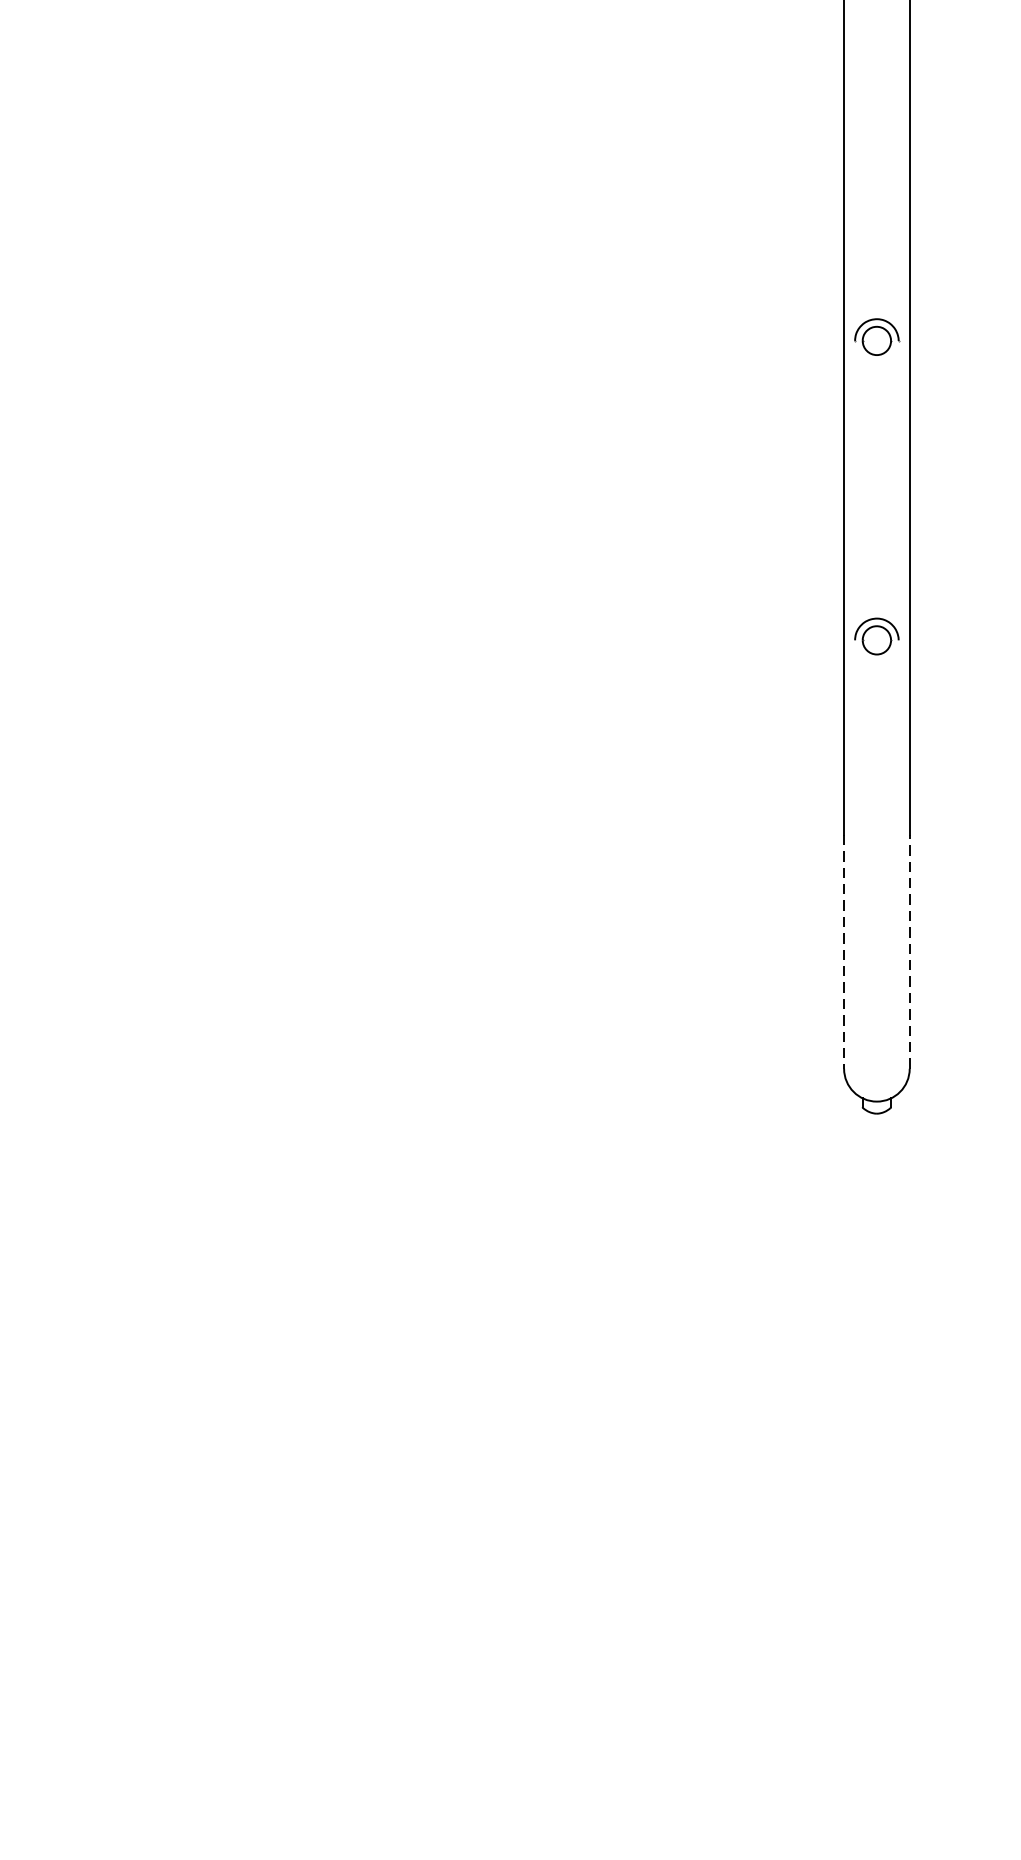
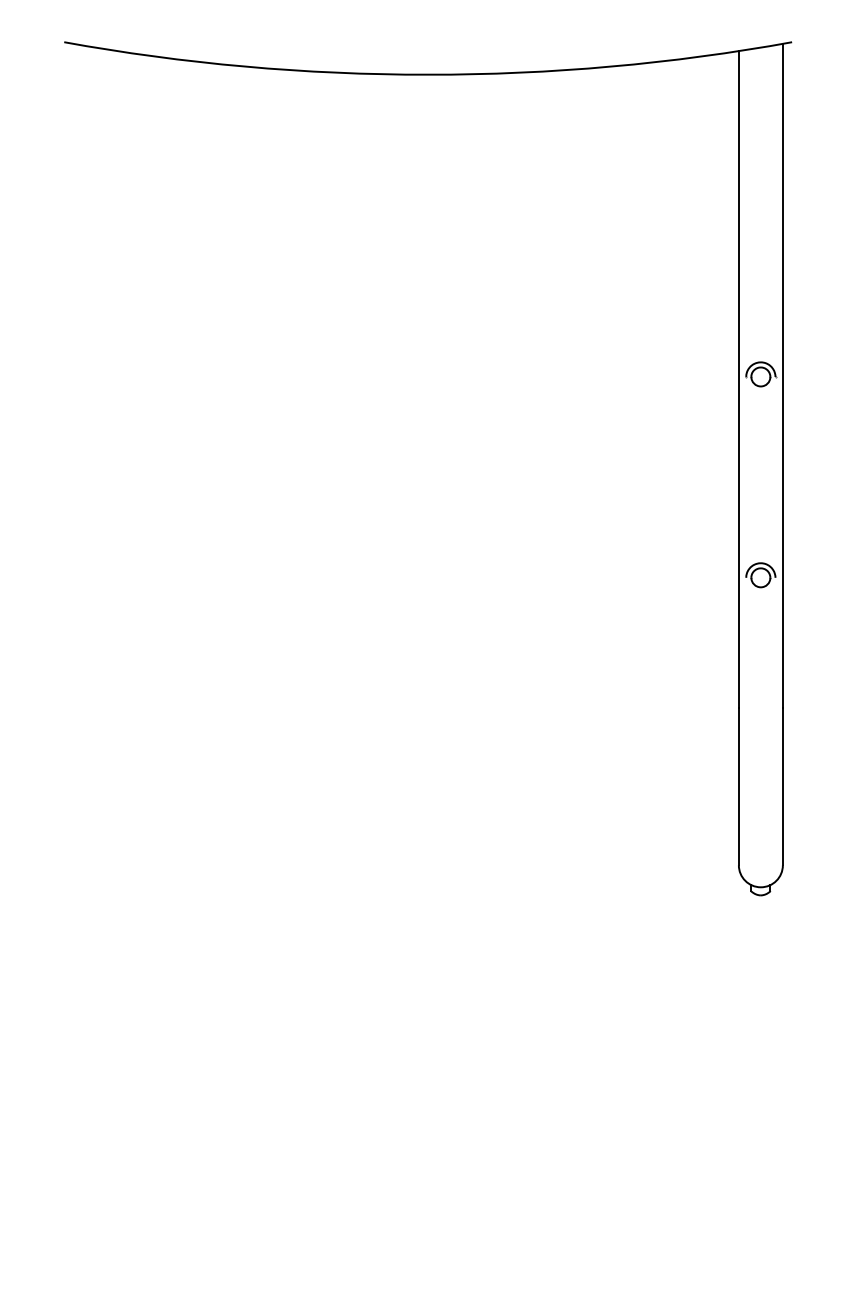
line: (909, 951) -> (782, 786), dashed -> solid
line: (843, 952) -> (738, 787), dashed -> solid

